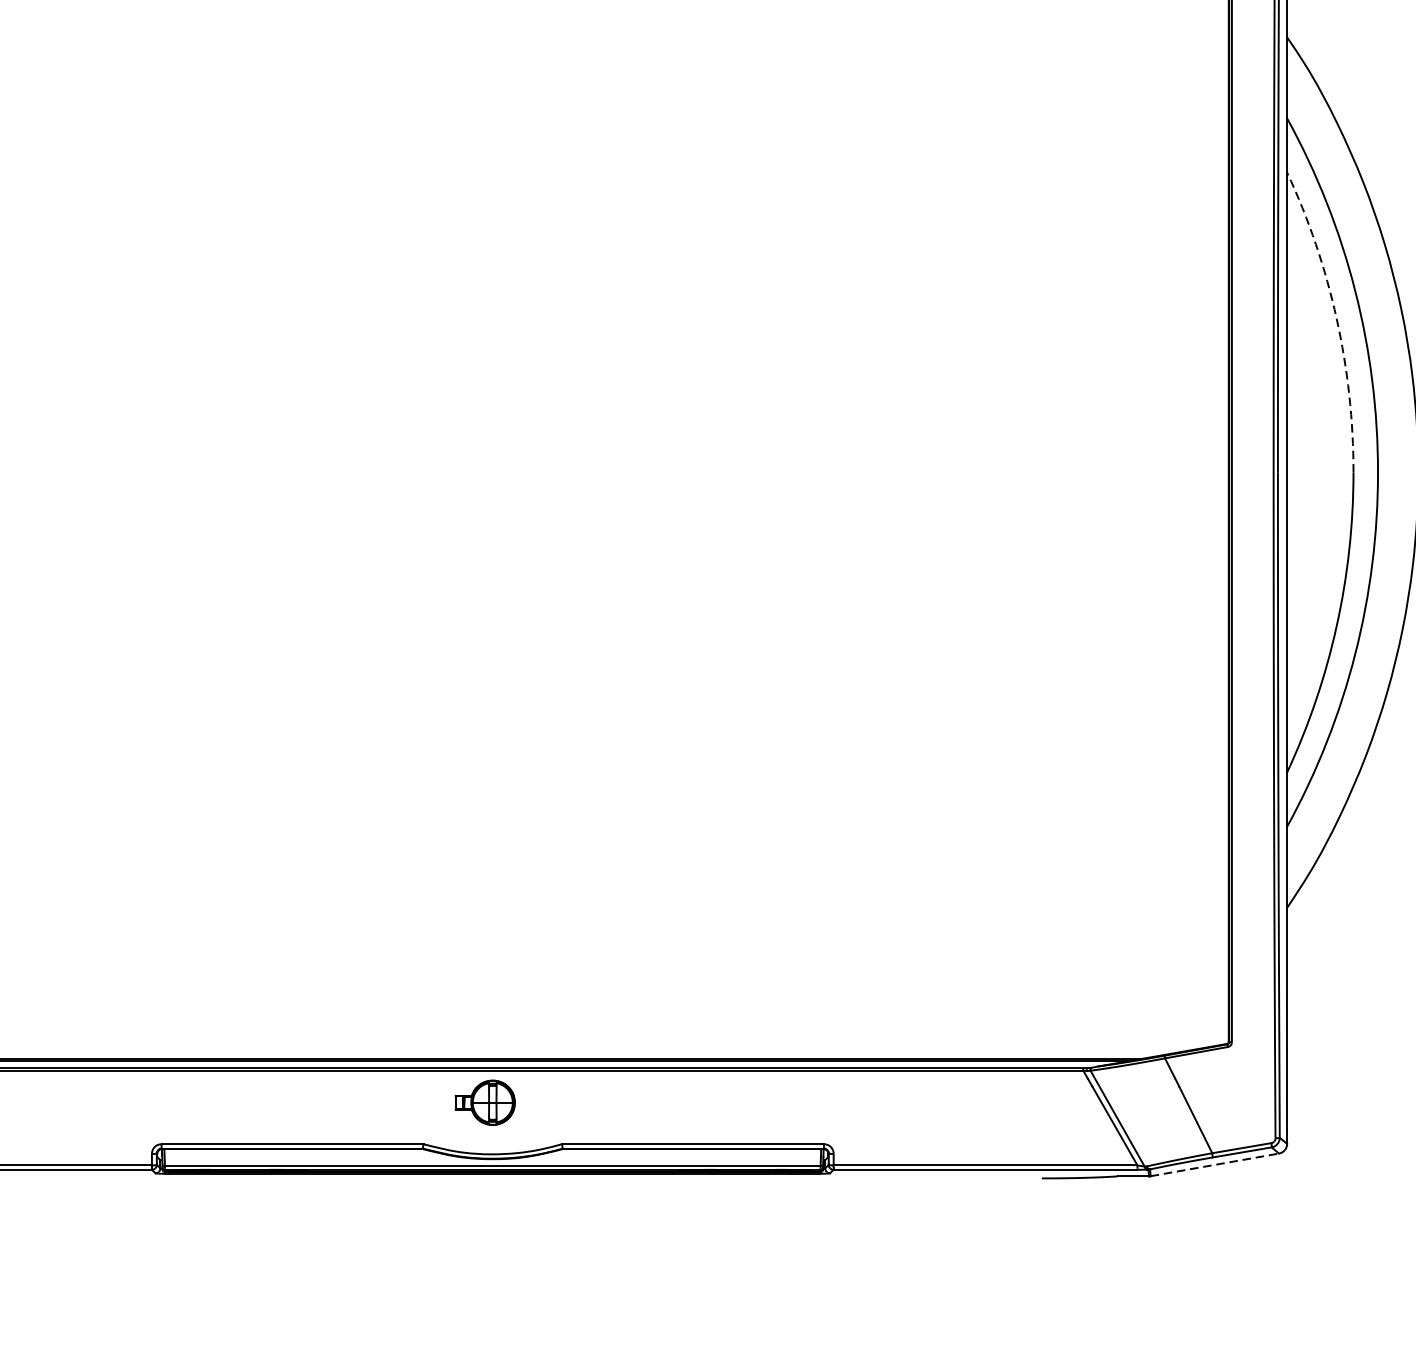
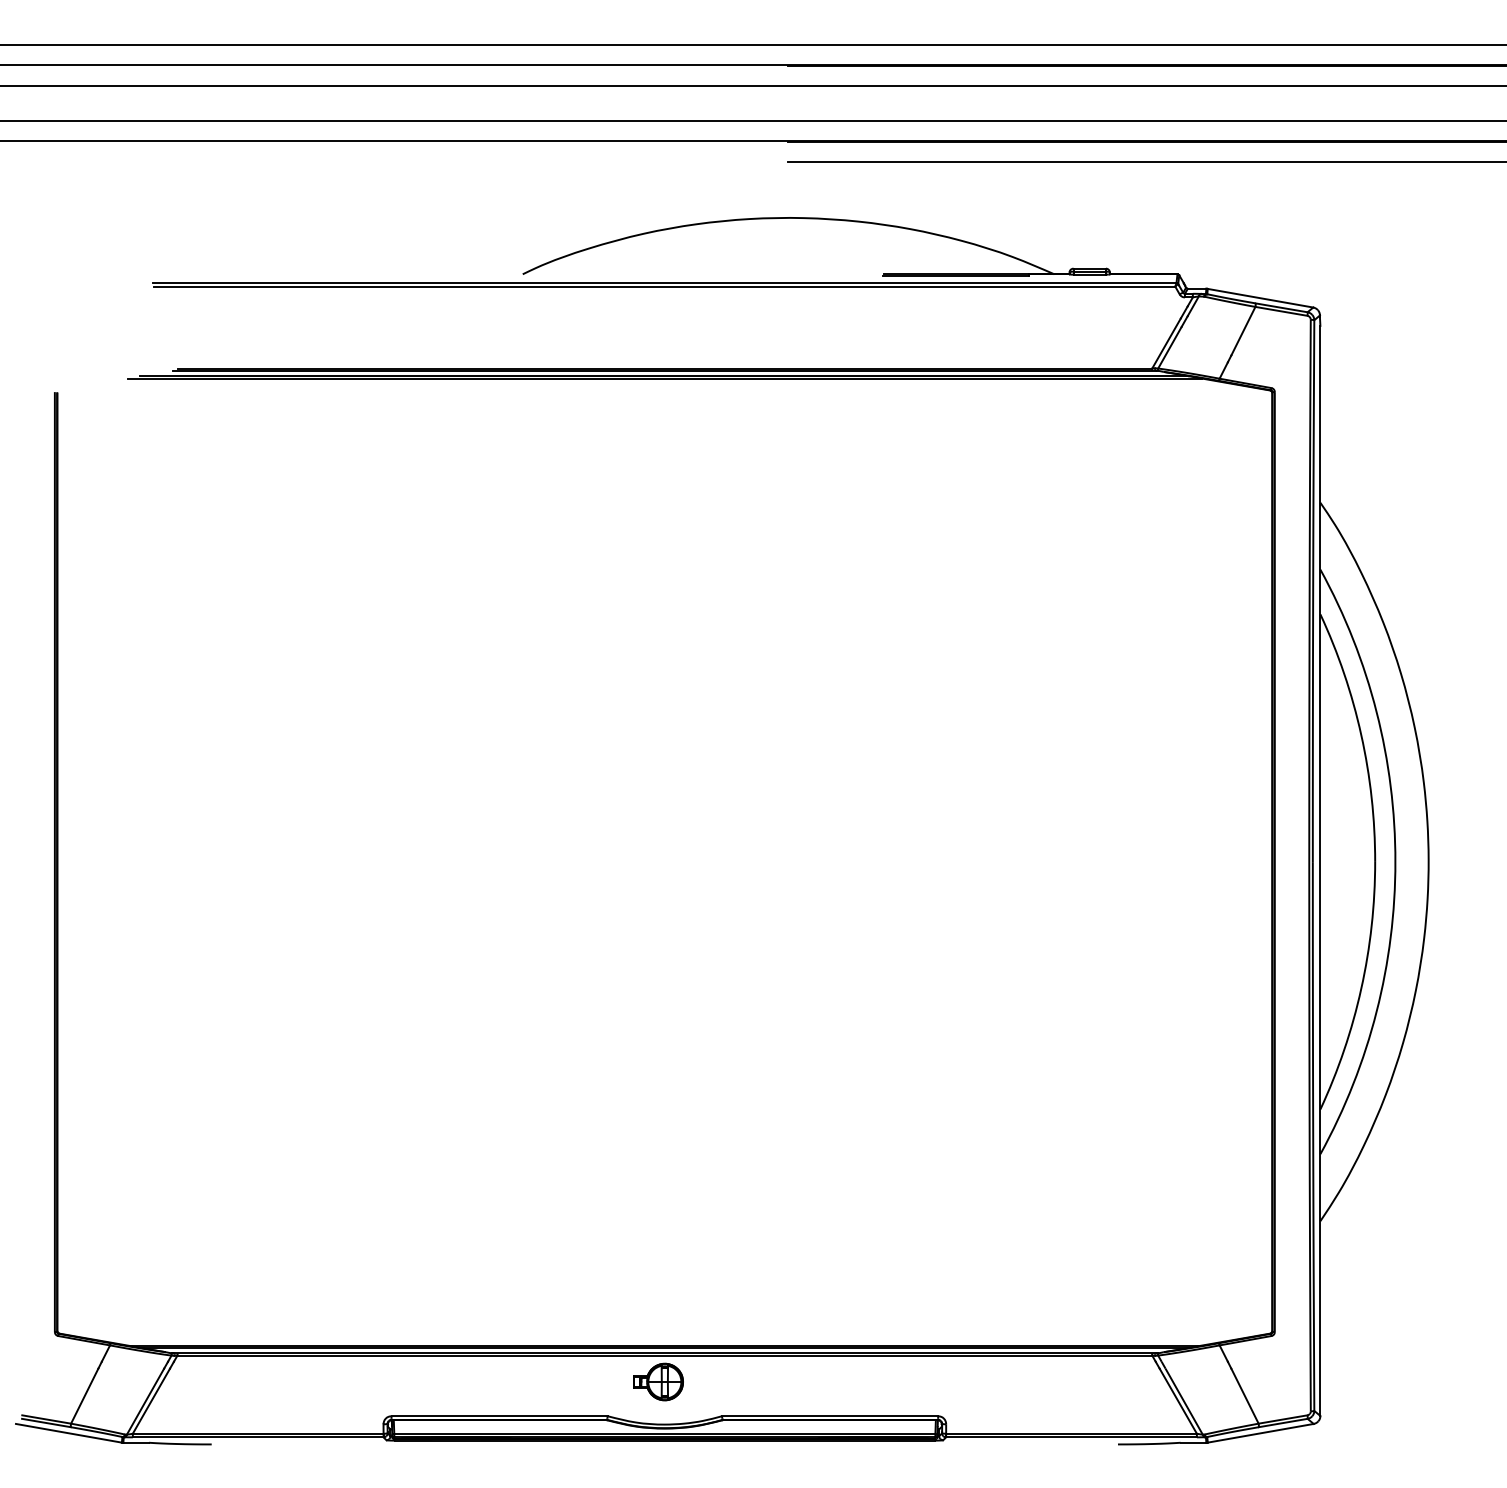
arc: (1336, 319) -> (1361, 735), dashed -> solid
line: (1214, 1165) -> (1260, 1433), dashed -> solid

